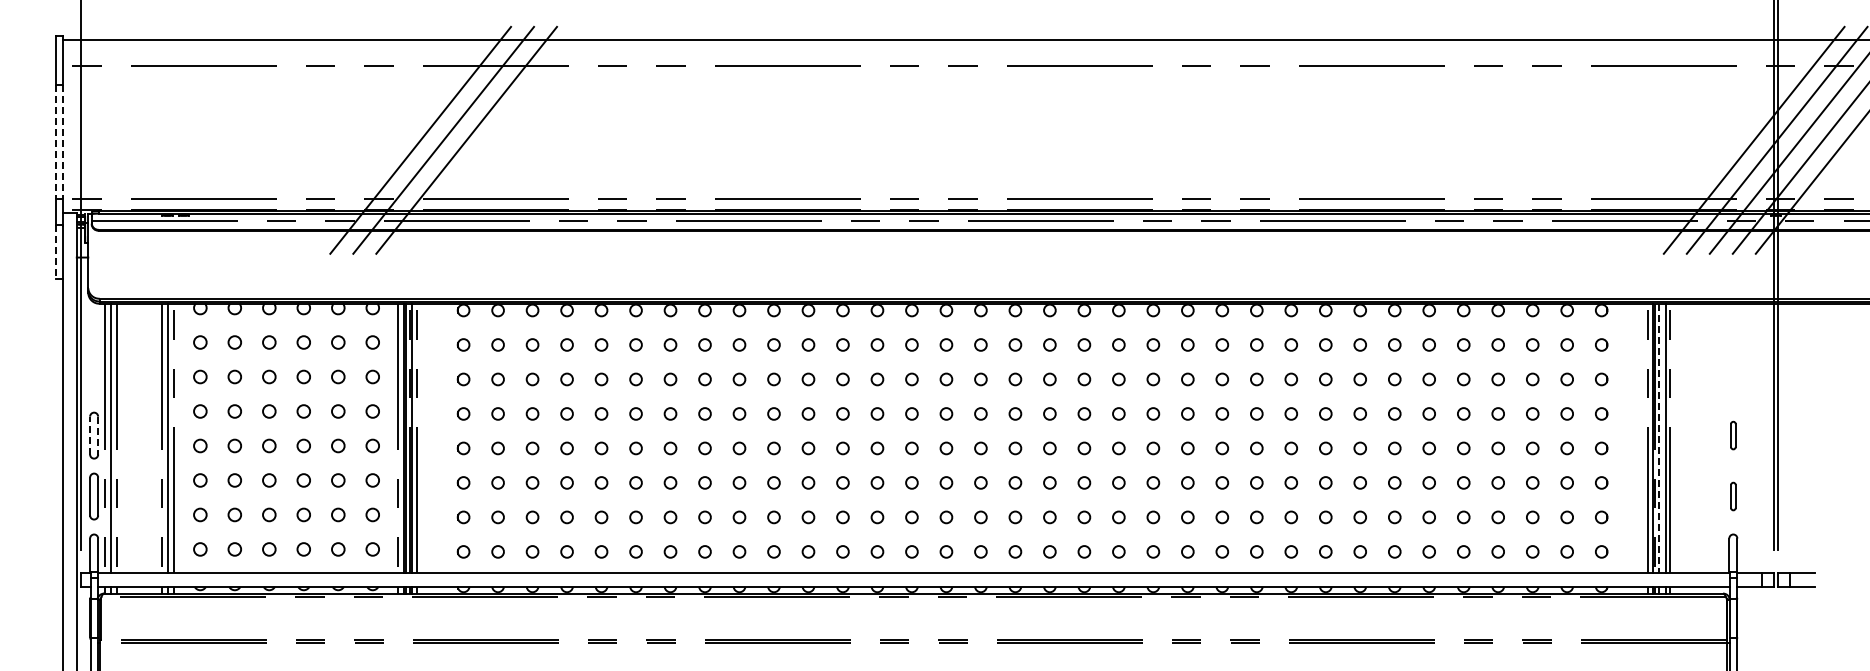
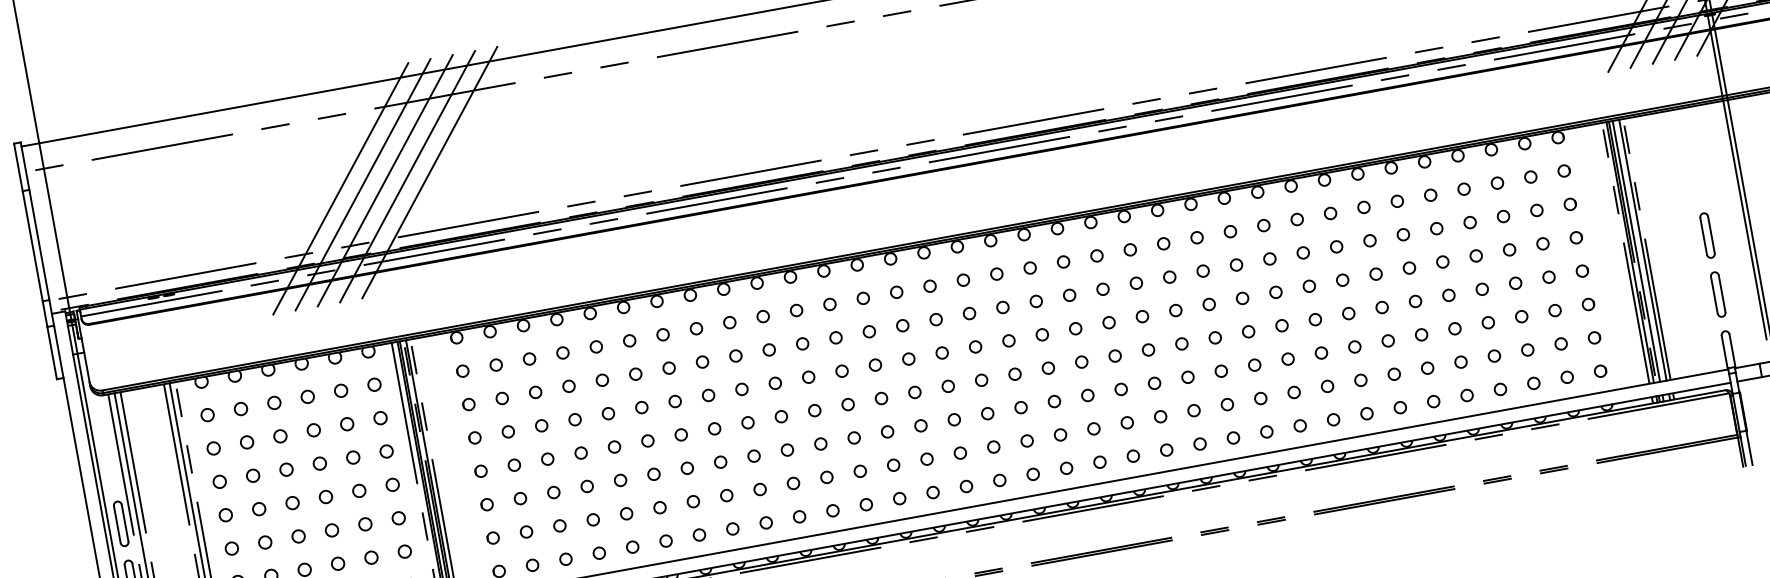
line: (374, 139) -> (340, 187), added
line: (397, 139) -> (362, 183), added
line: (56, 141) -> (33, 245), dashed -> solid
line: (62, 141) -> (38, 244), dashed -> solid
line: (56, 252) -> (52, 353), dashed -> solid
line: (90, 435) -> (117, 524), dashed -> solid
line: (98, 435) -> (125, 522), dashed -> solid
part: (1733, 435) -> (1707, 235), size x1.67
line: (1659, 438) -> (1636, 251), dashed -> solid
part: (1733, 496) -> (1718, 294), size x1.67

